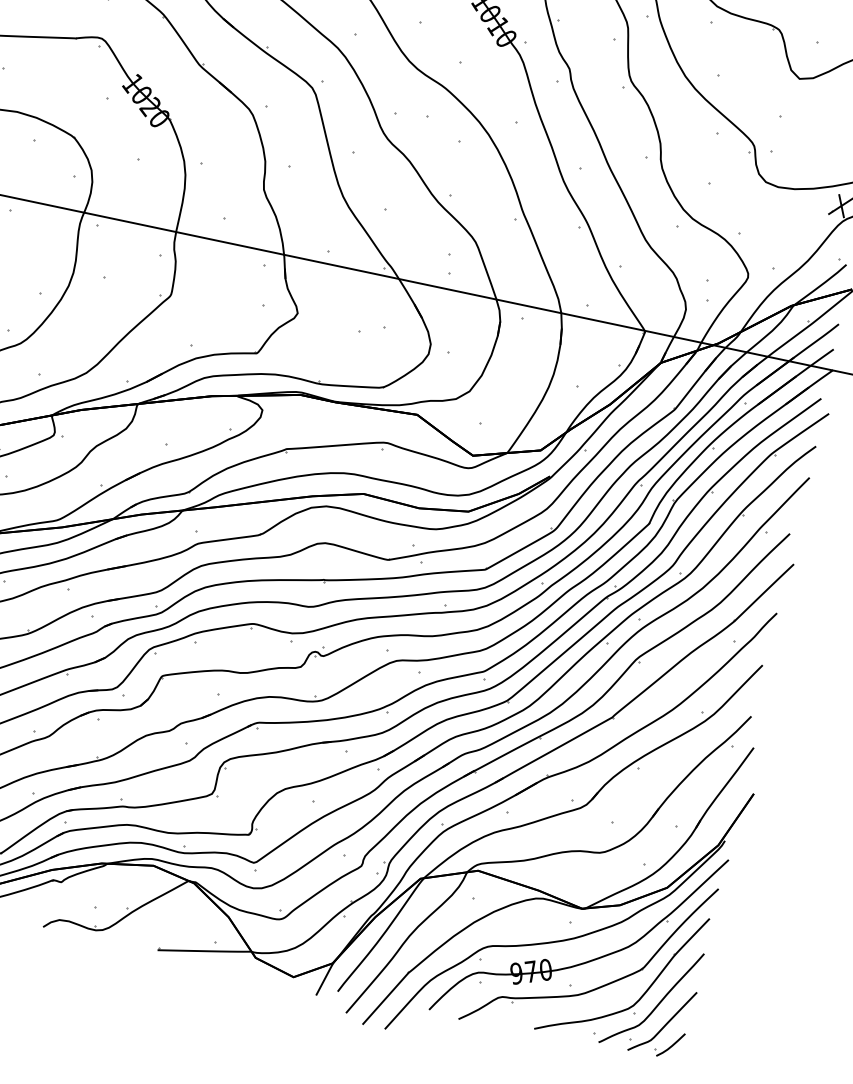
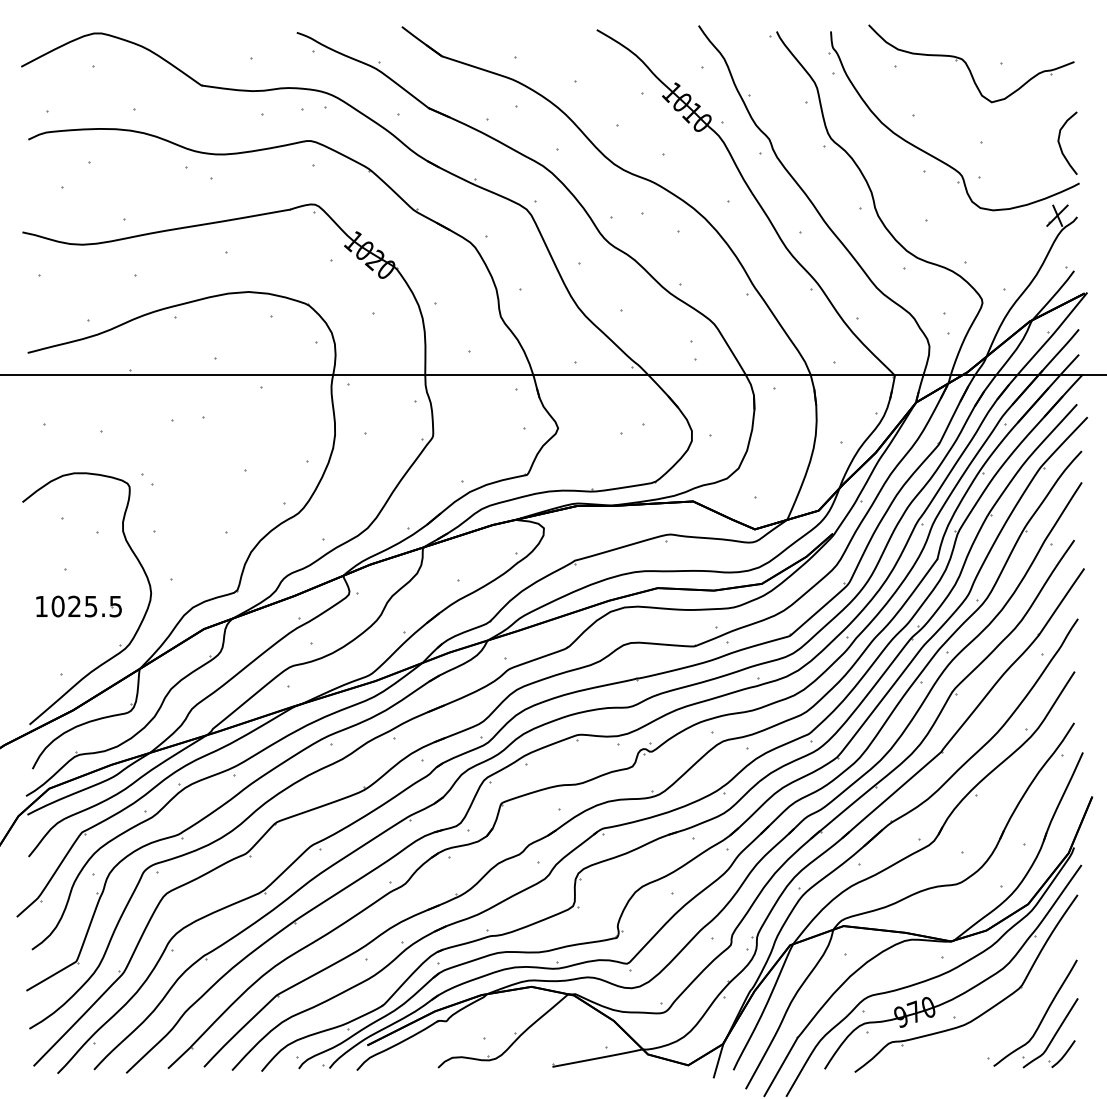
part: (644, 991) -> (1027, 1008), removed

